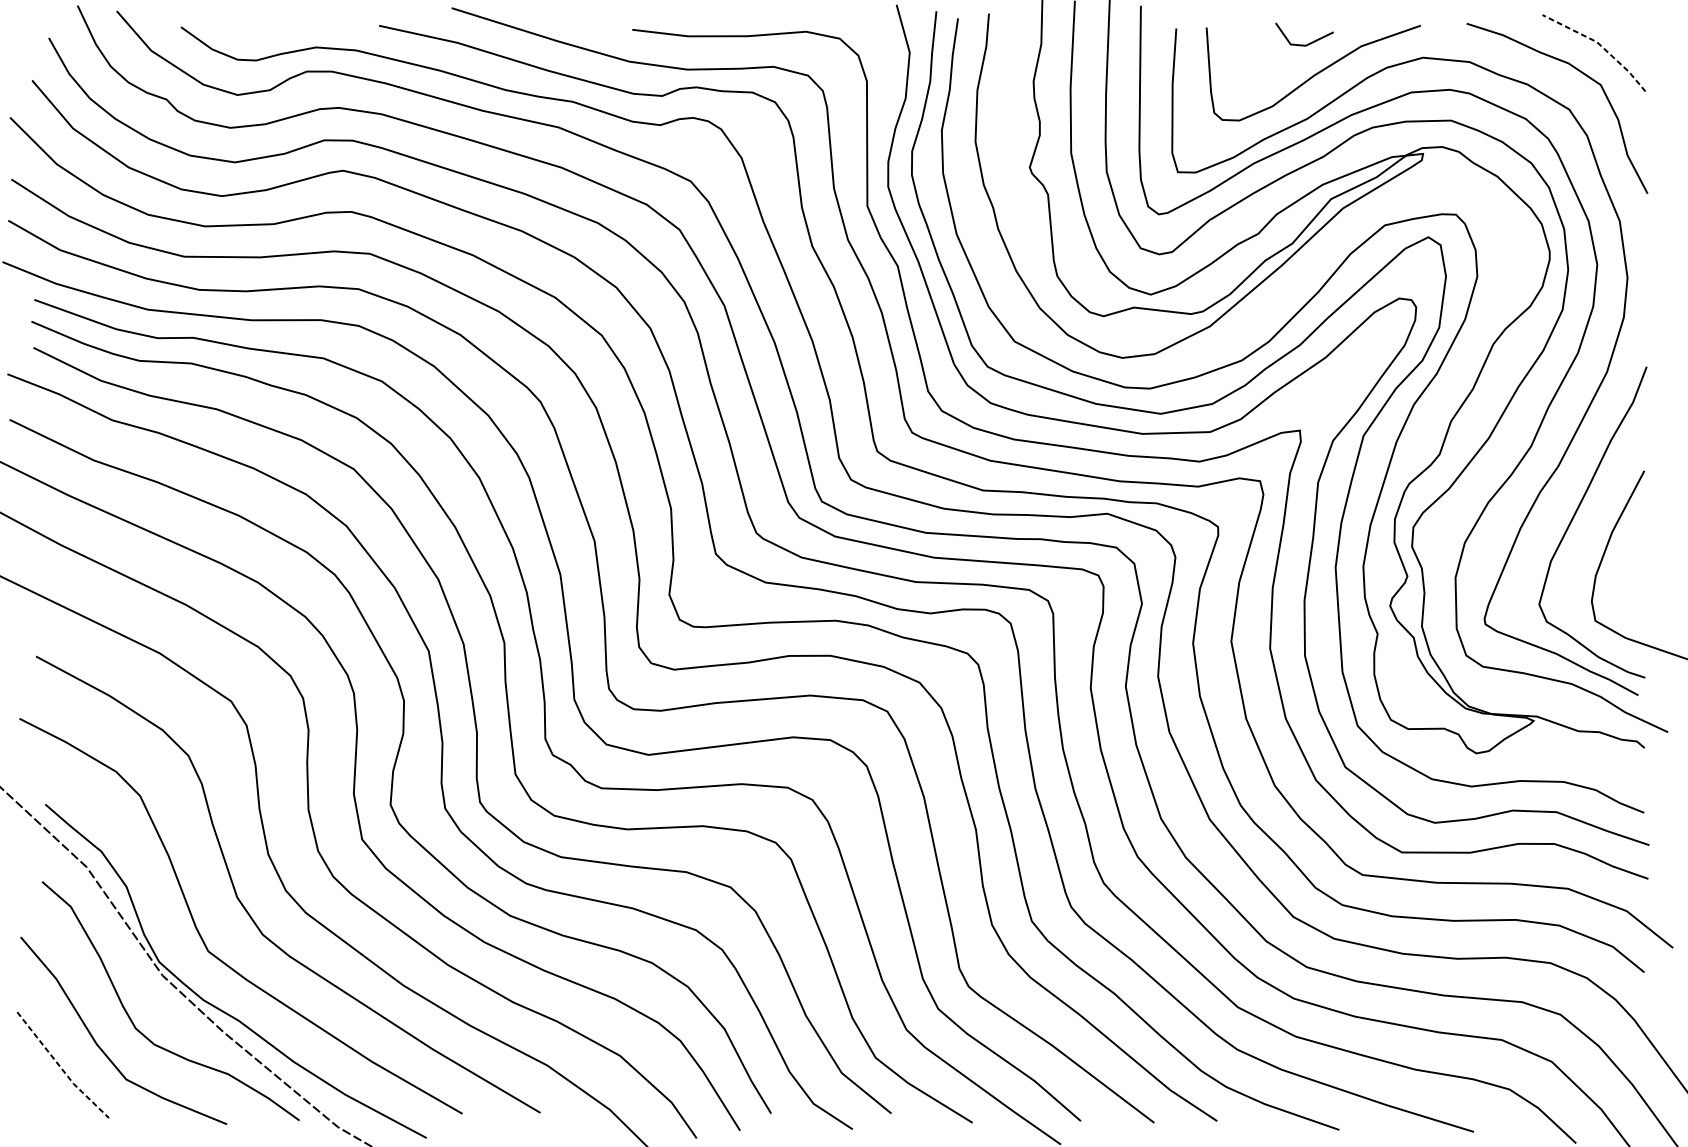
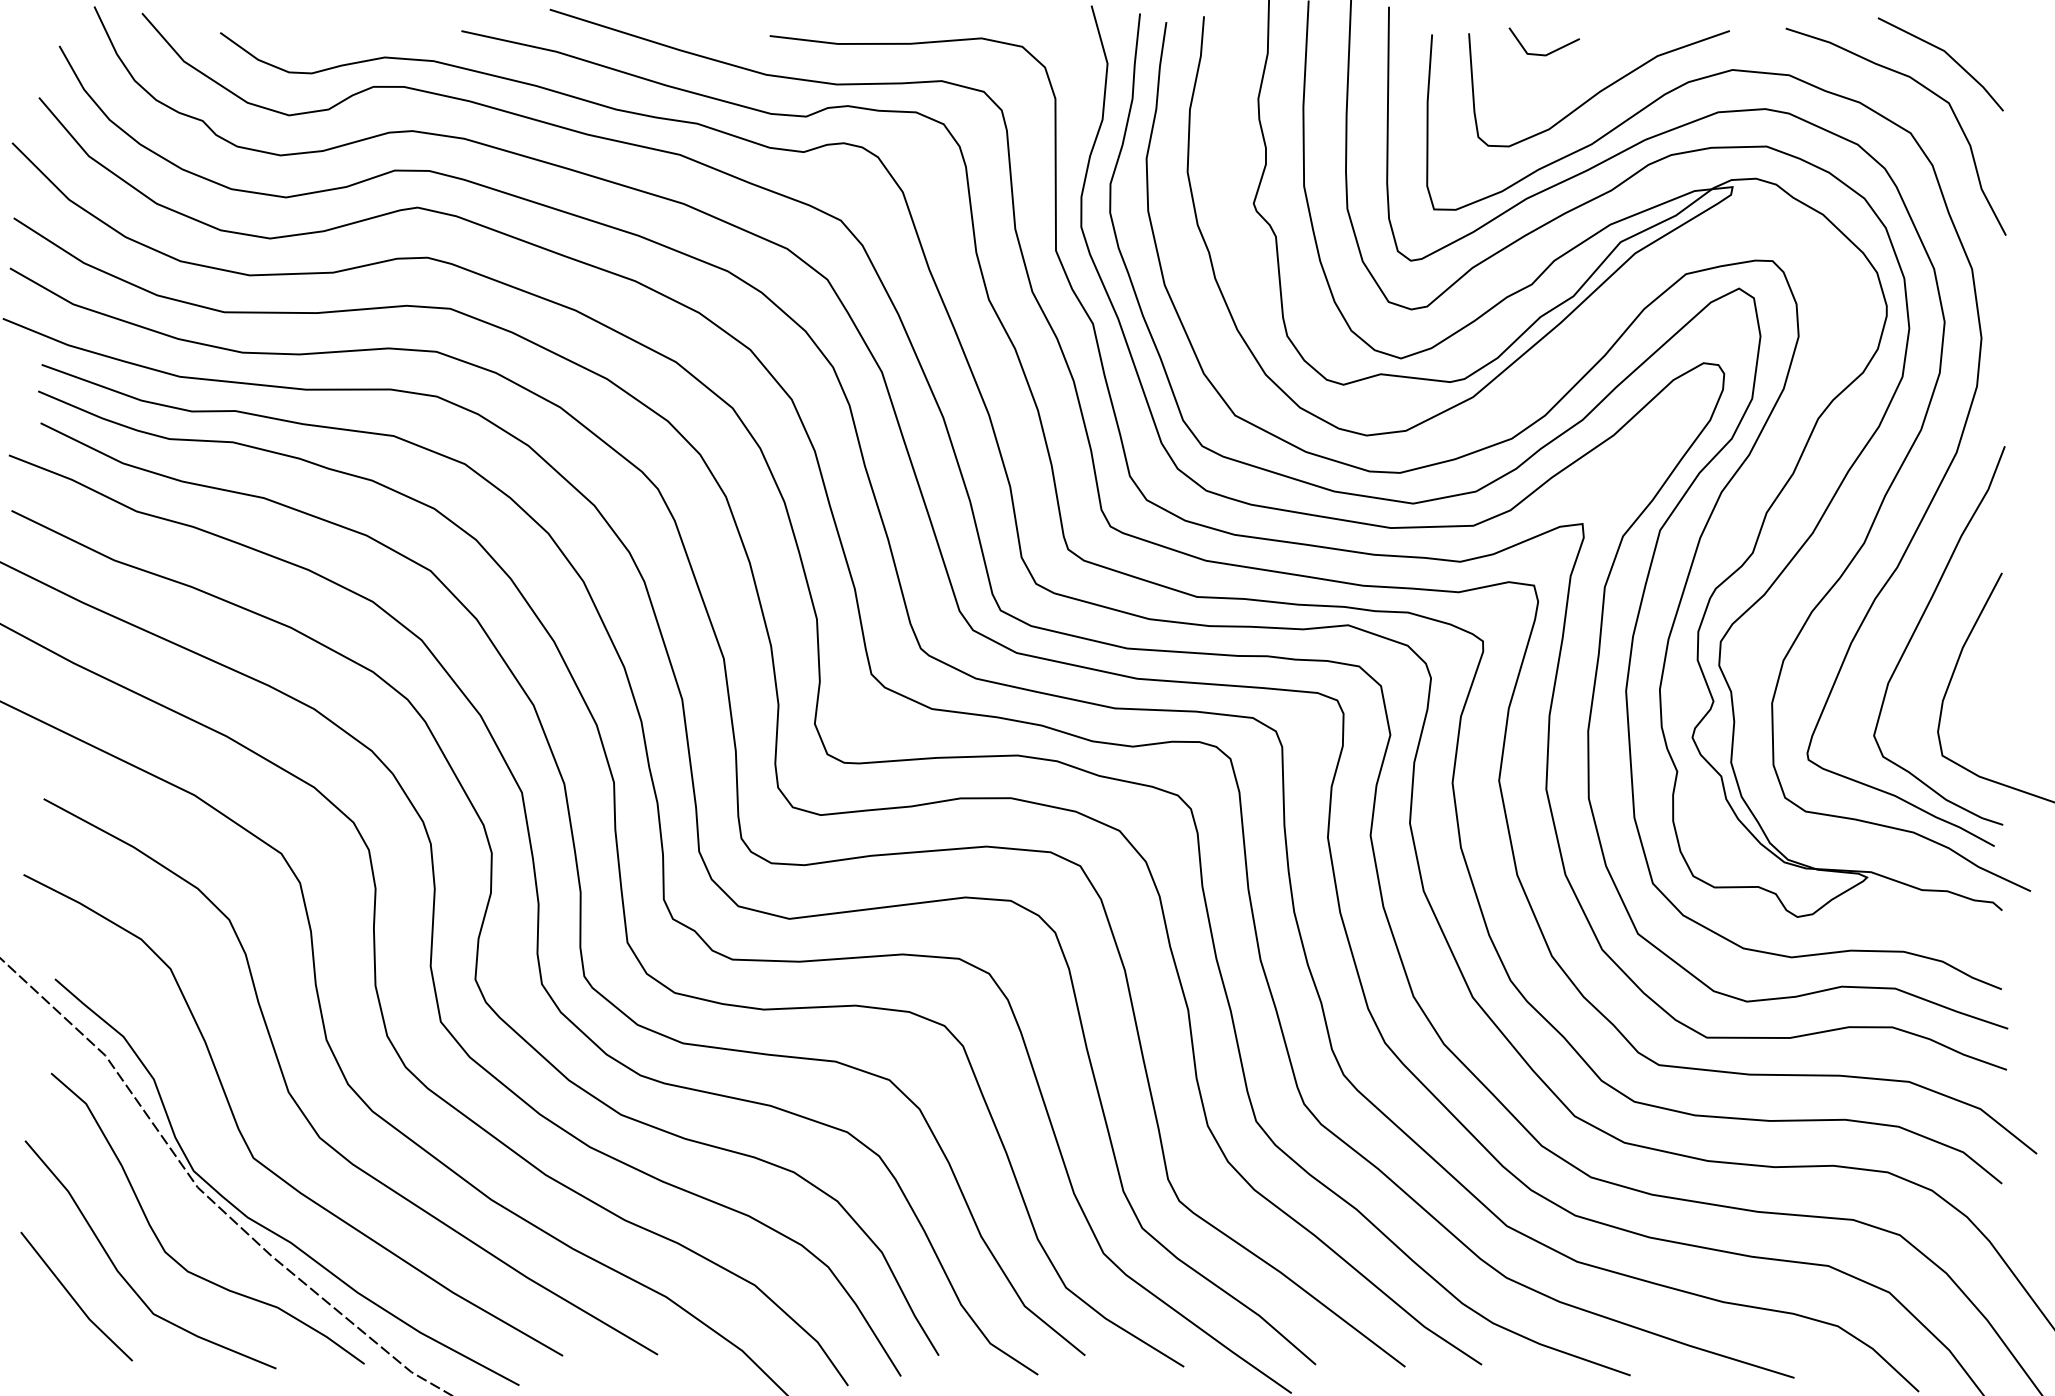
line: (1308, 43) -> (1549, 52), moved
line: (1599, 44) -> (1947, 54), dashed -> solid
line: (61, 1067) -> (74, 1299), dashed -> solid

